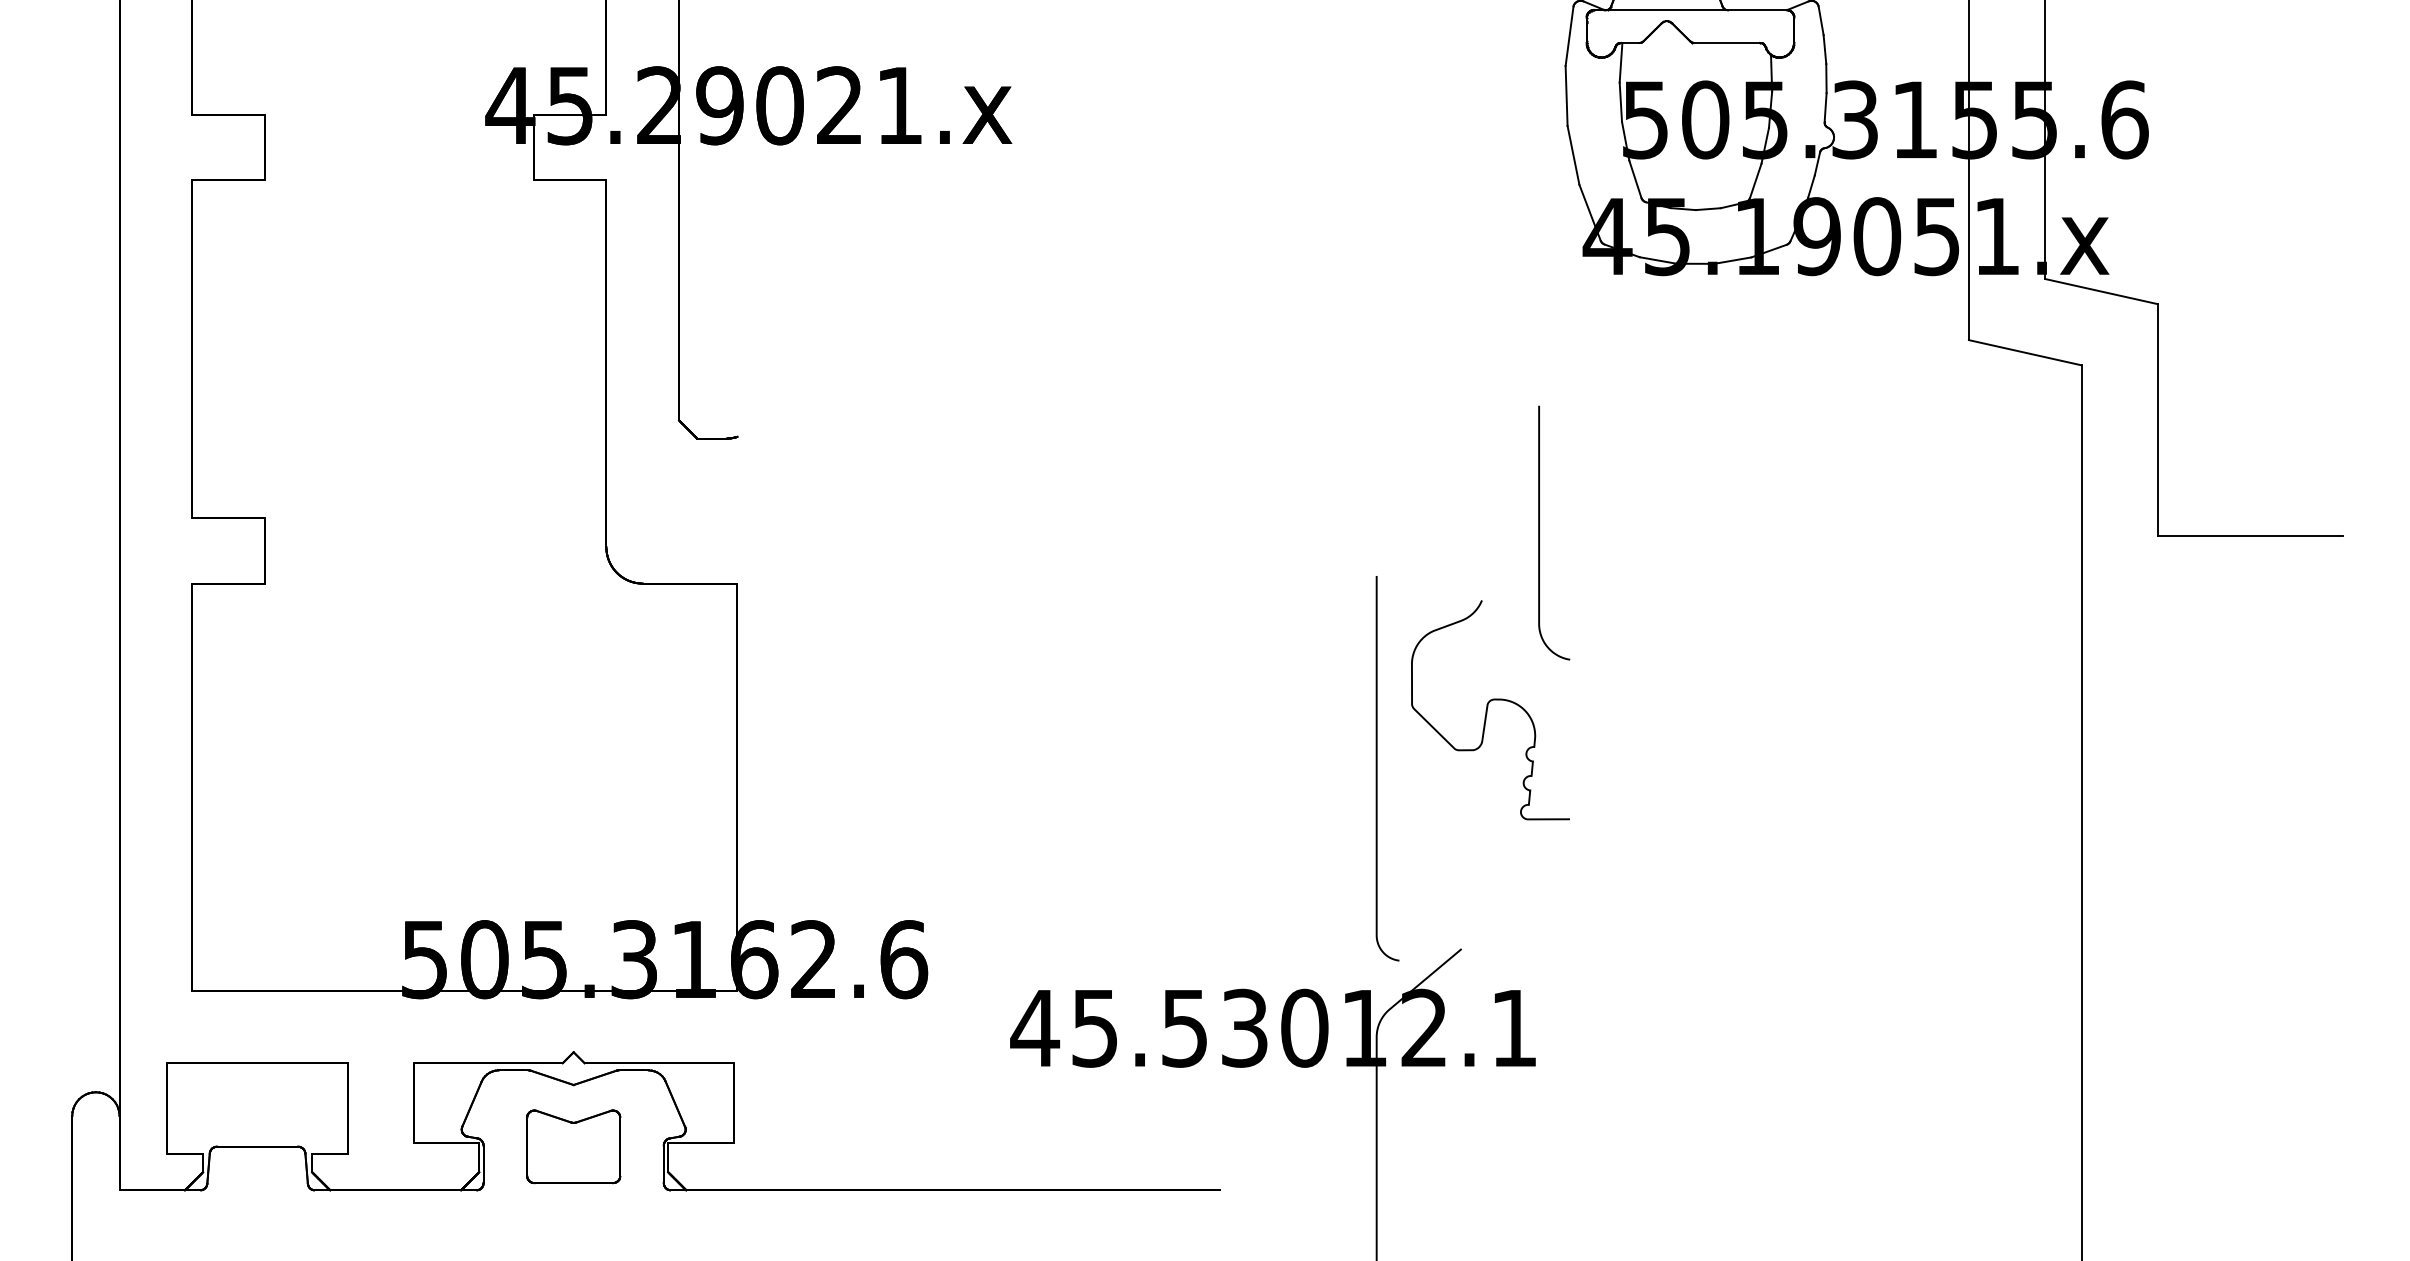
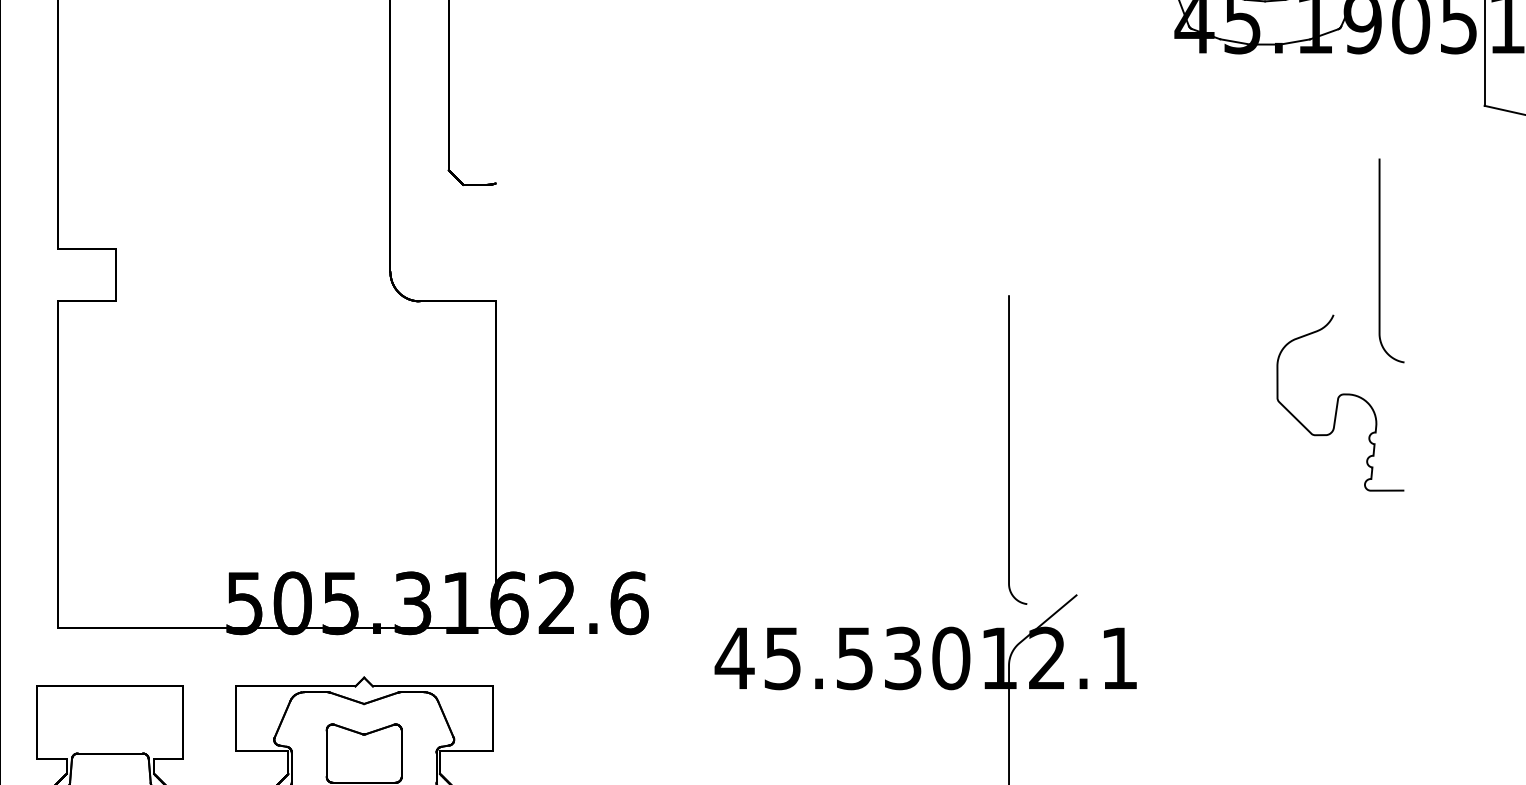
part: (1481, 604) -> (1333, 318), moved

